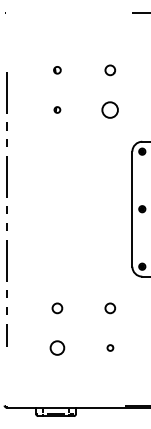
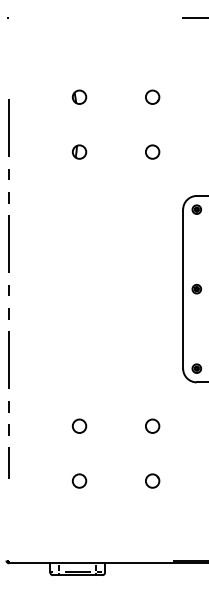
part: (57, 69) -> (79, 96), size x1.43
part: (57, 109) -> (79, 151), size x1.67
circle: (110, 109) -> (152, 151), size x0.62
circle: (57, 347) -> (79, 480), size x0.71
circle: (110, 347) -> (152, 480), size x1.67

